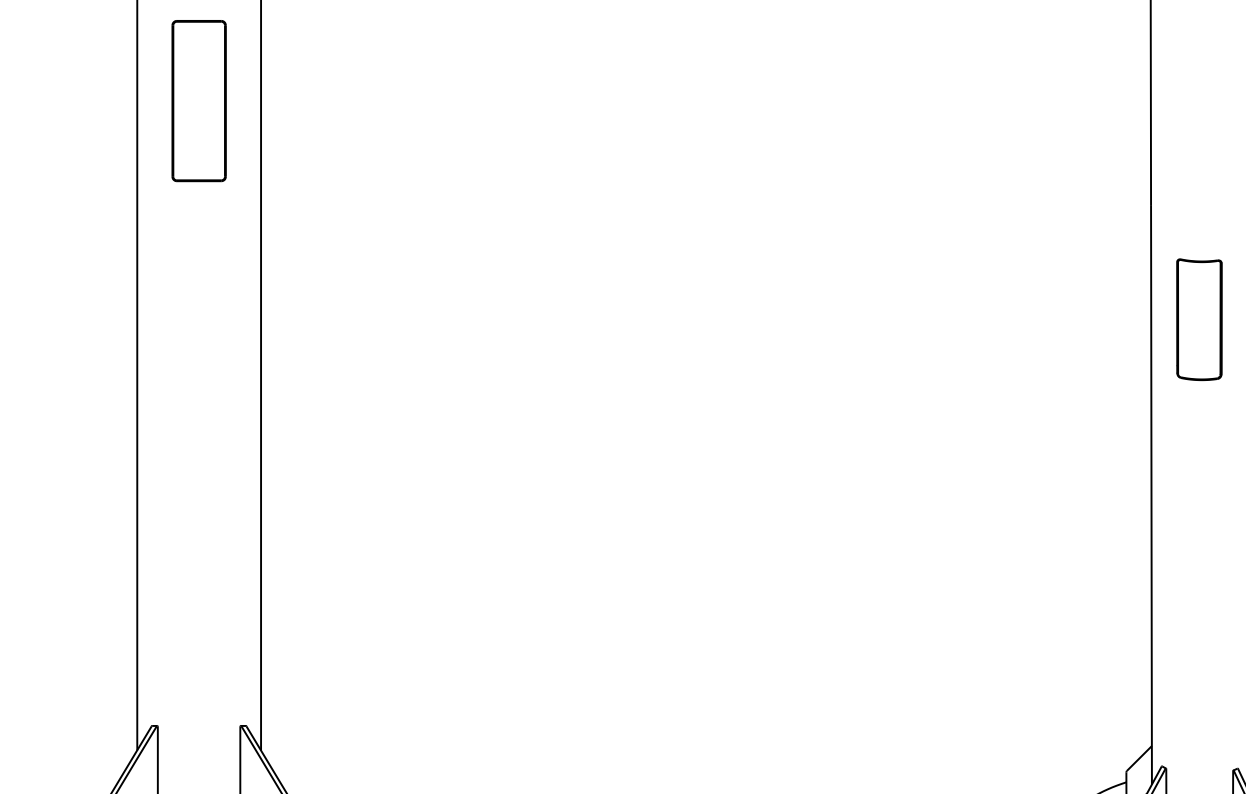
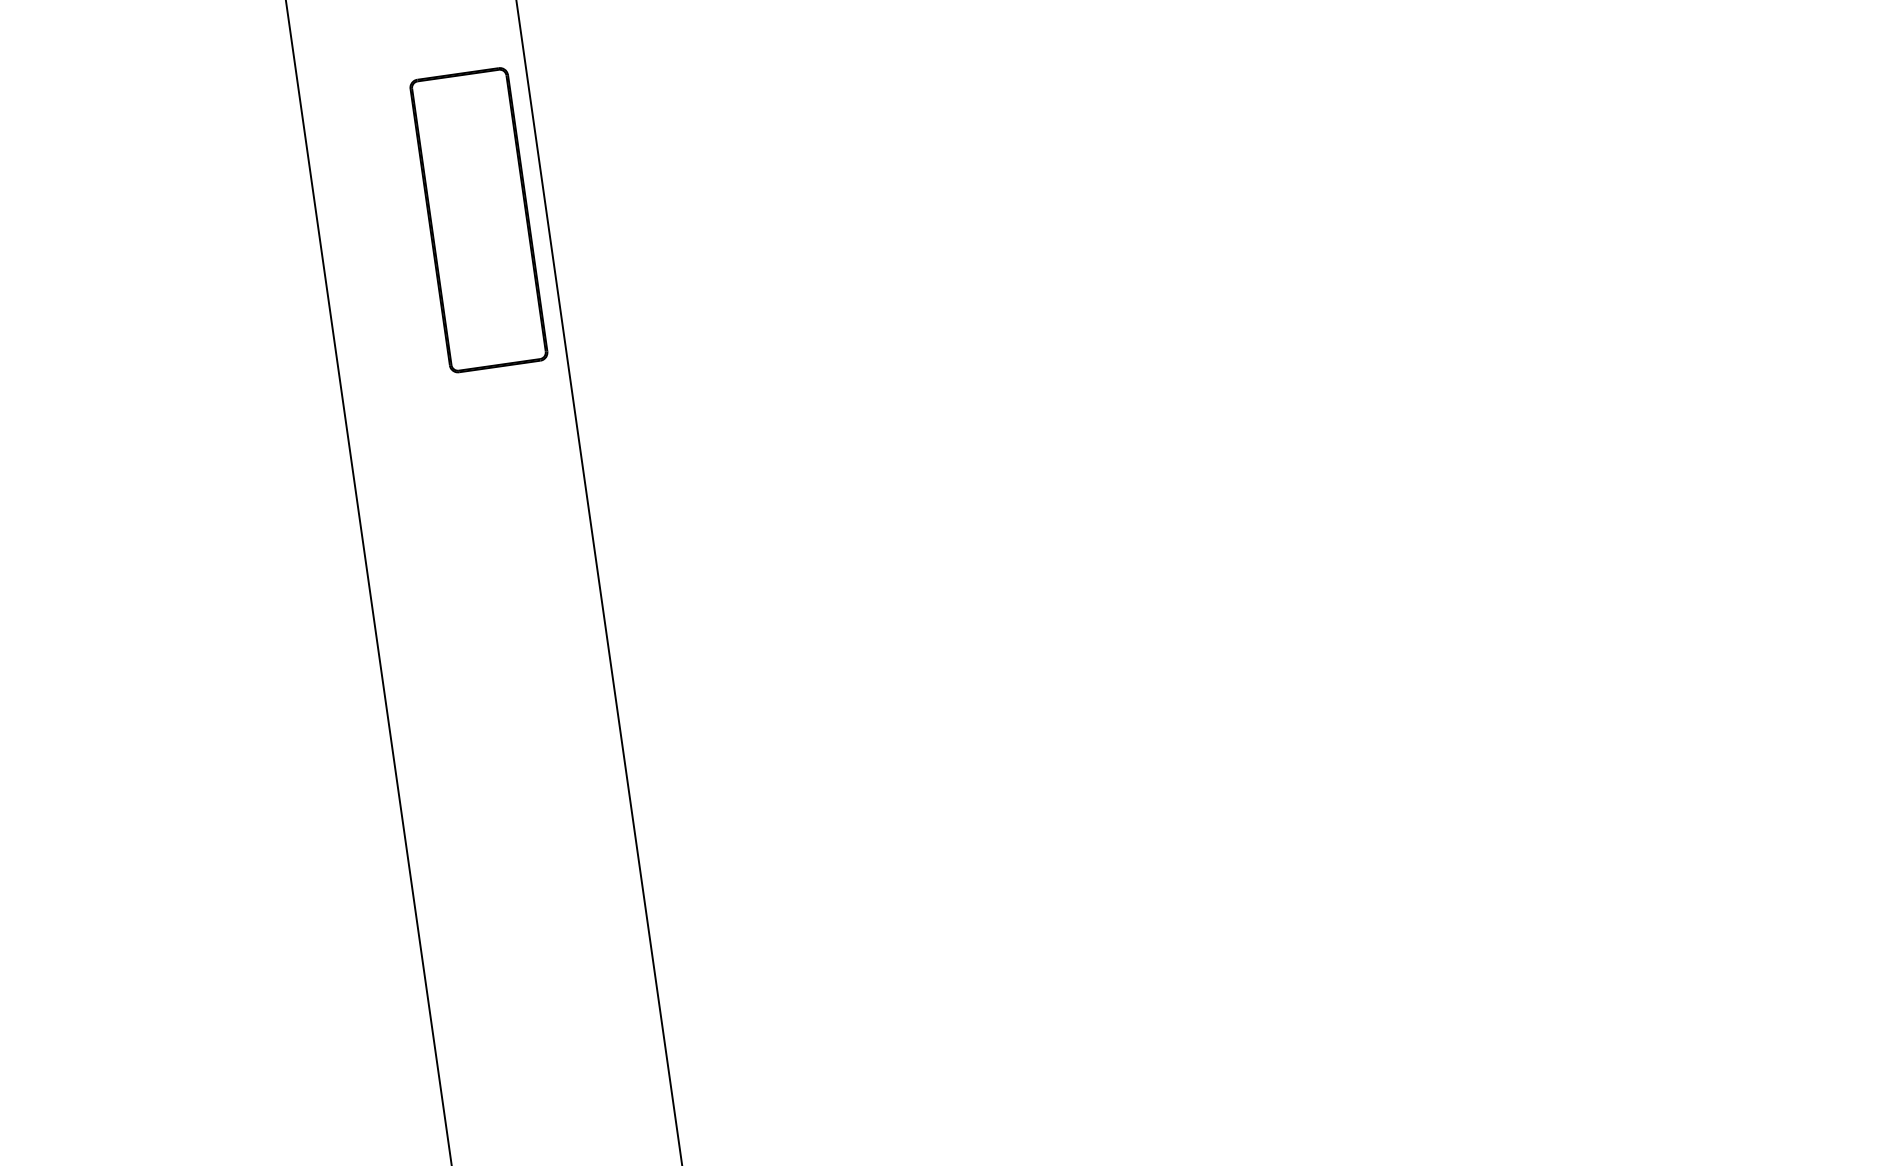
part: (198, 101) -> (477, 221), moved

